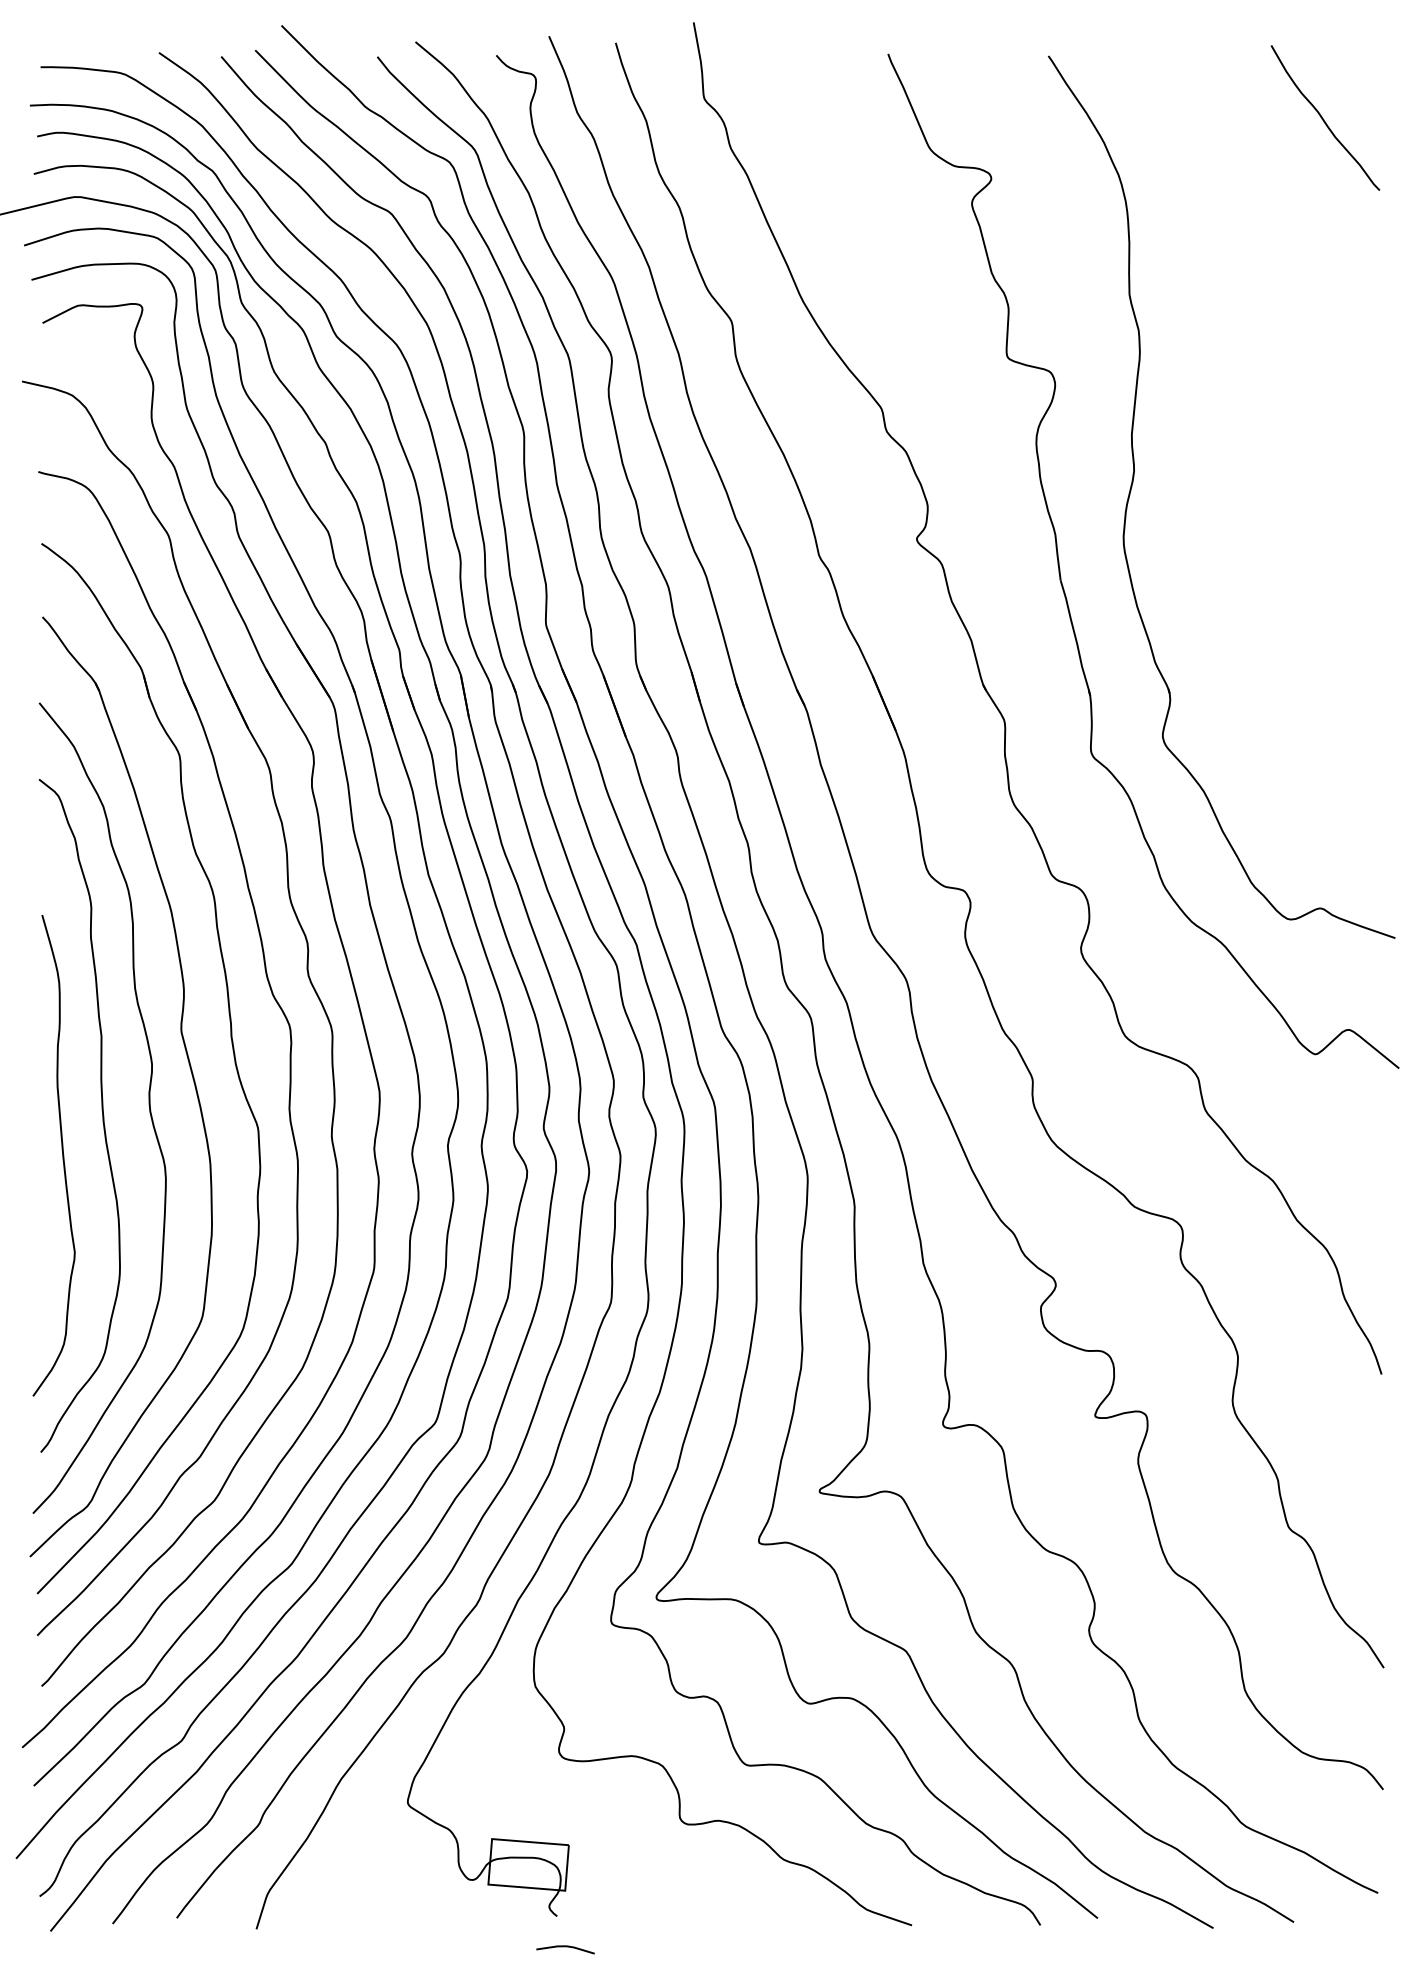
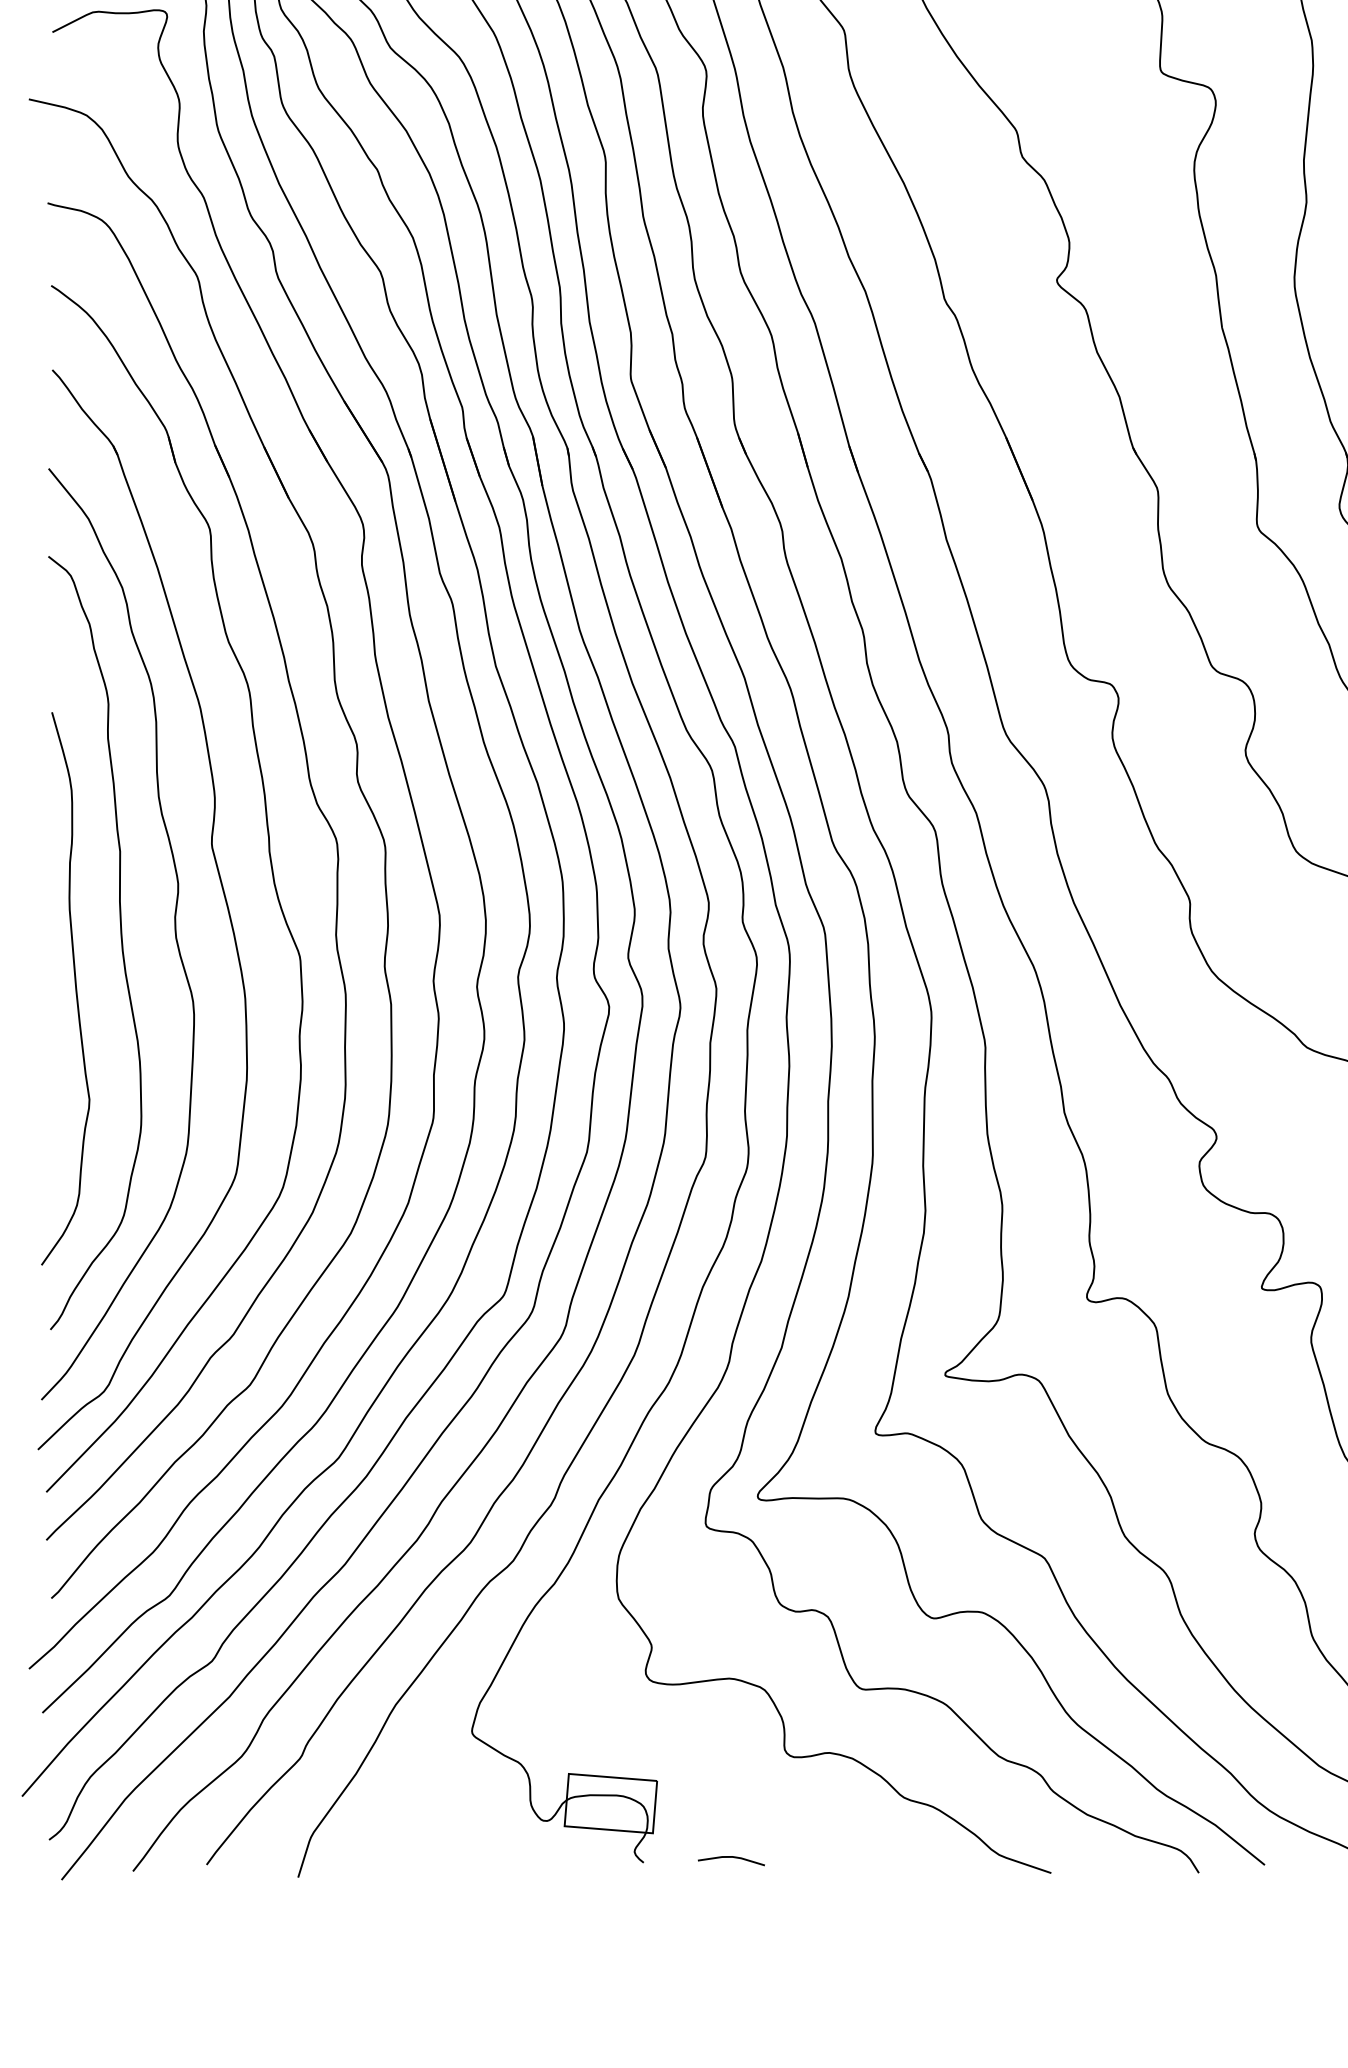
line: (565, 1947) -> (731, 1858), moved

